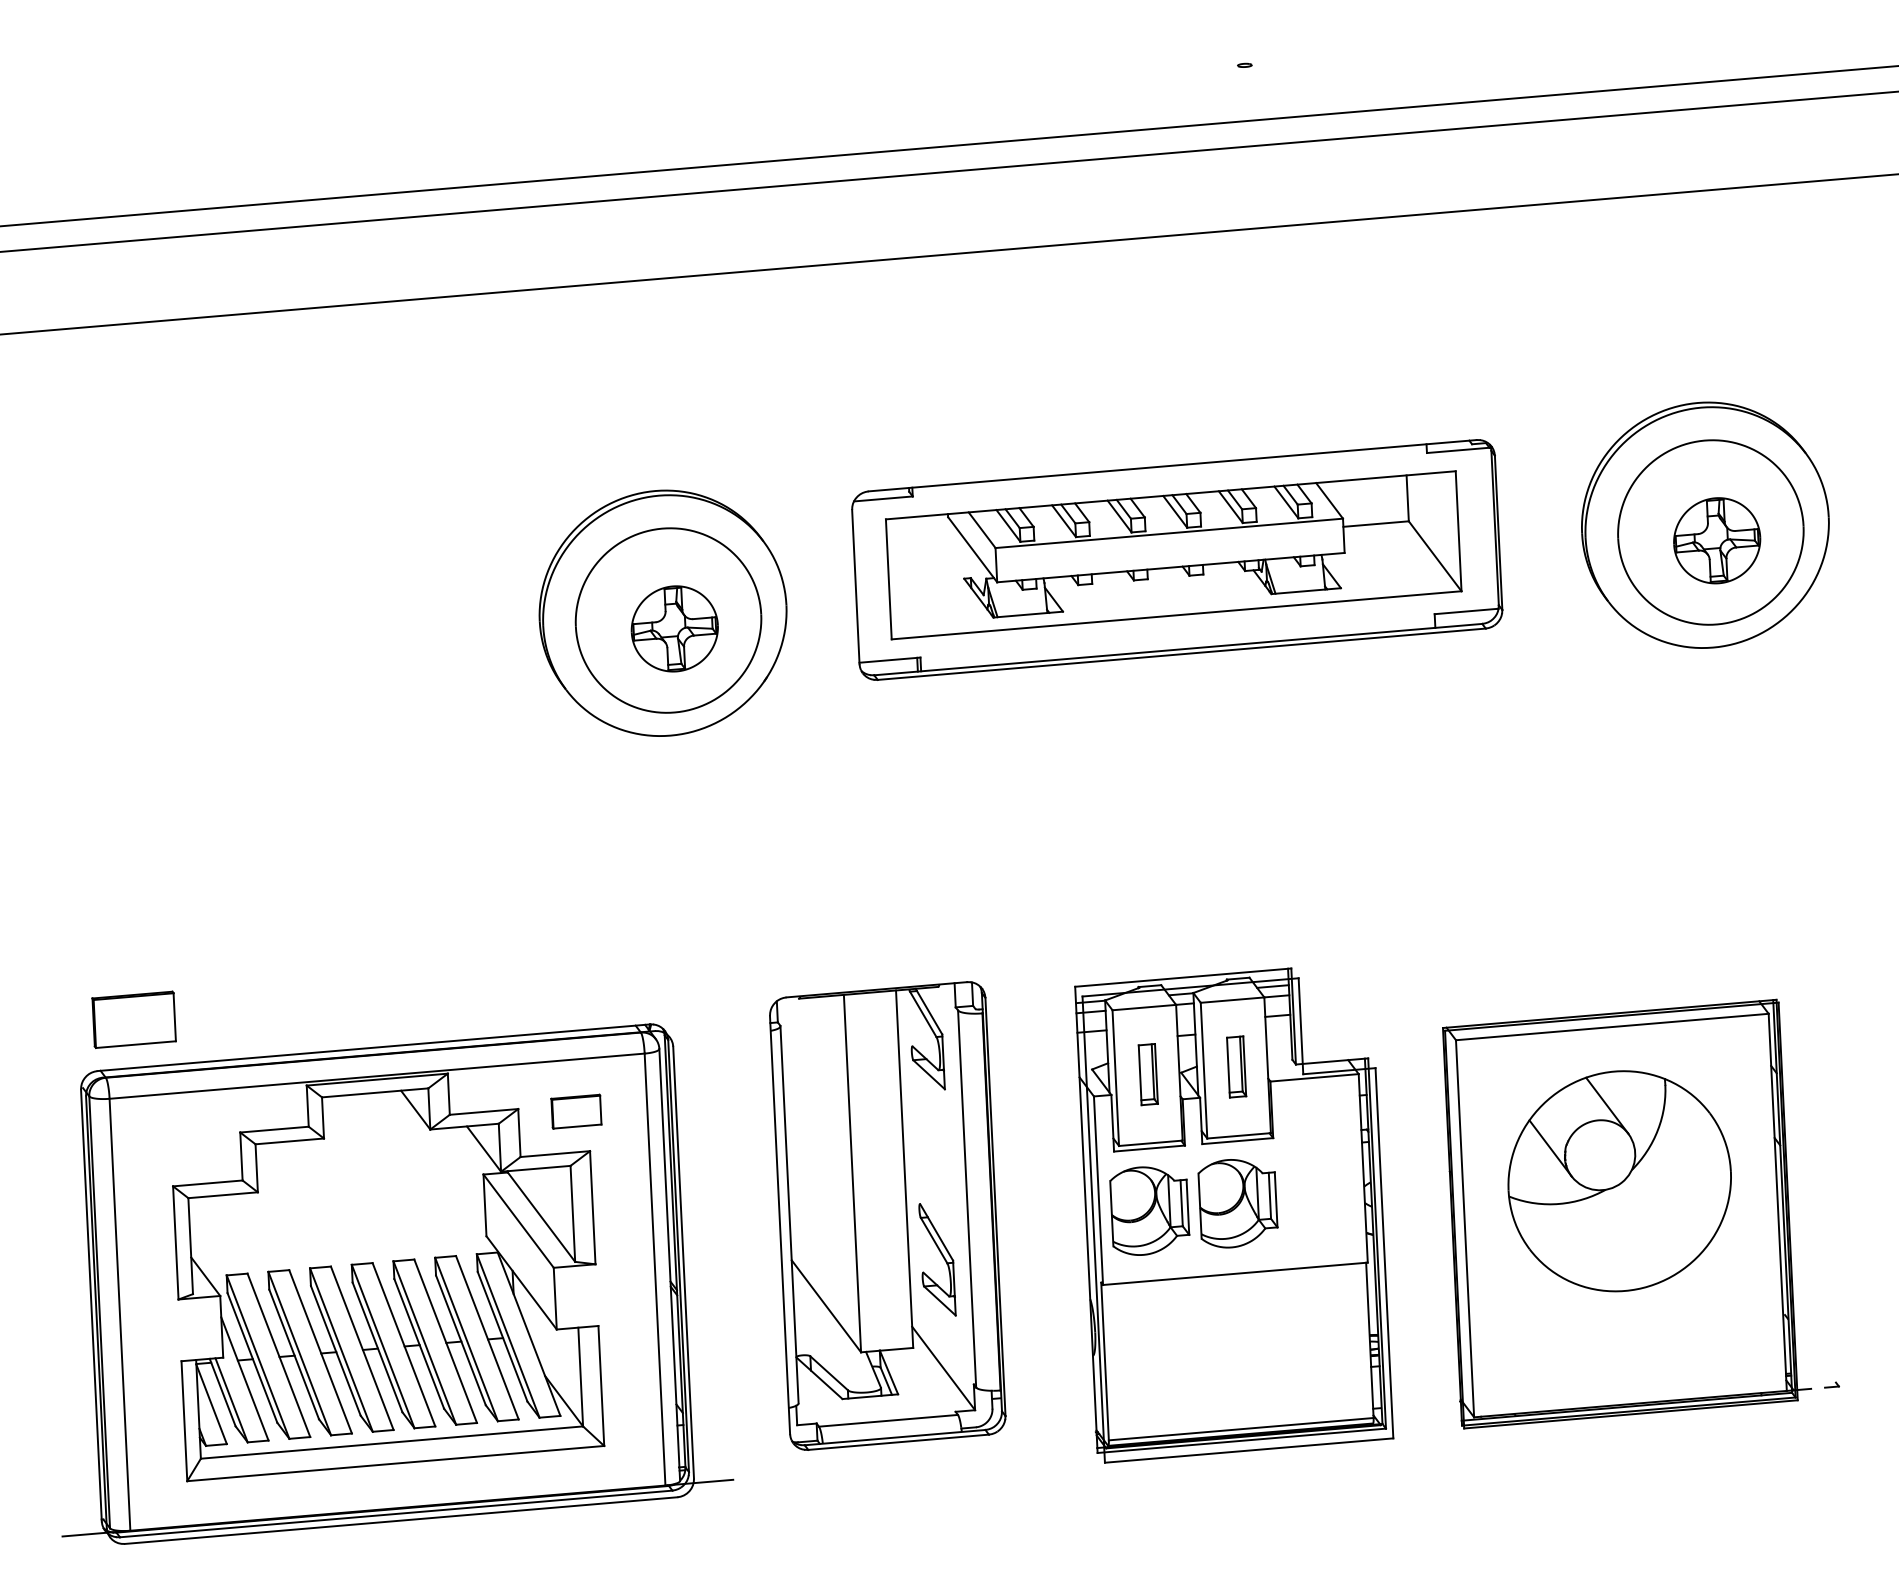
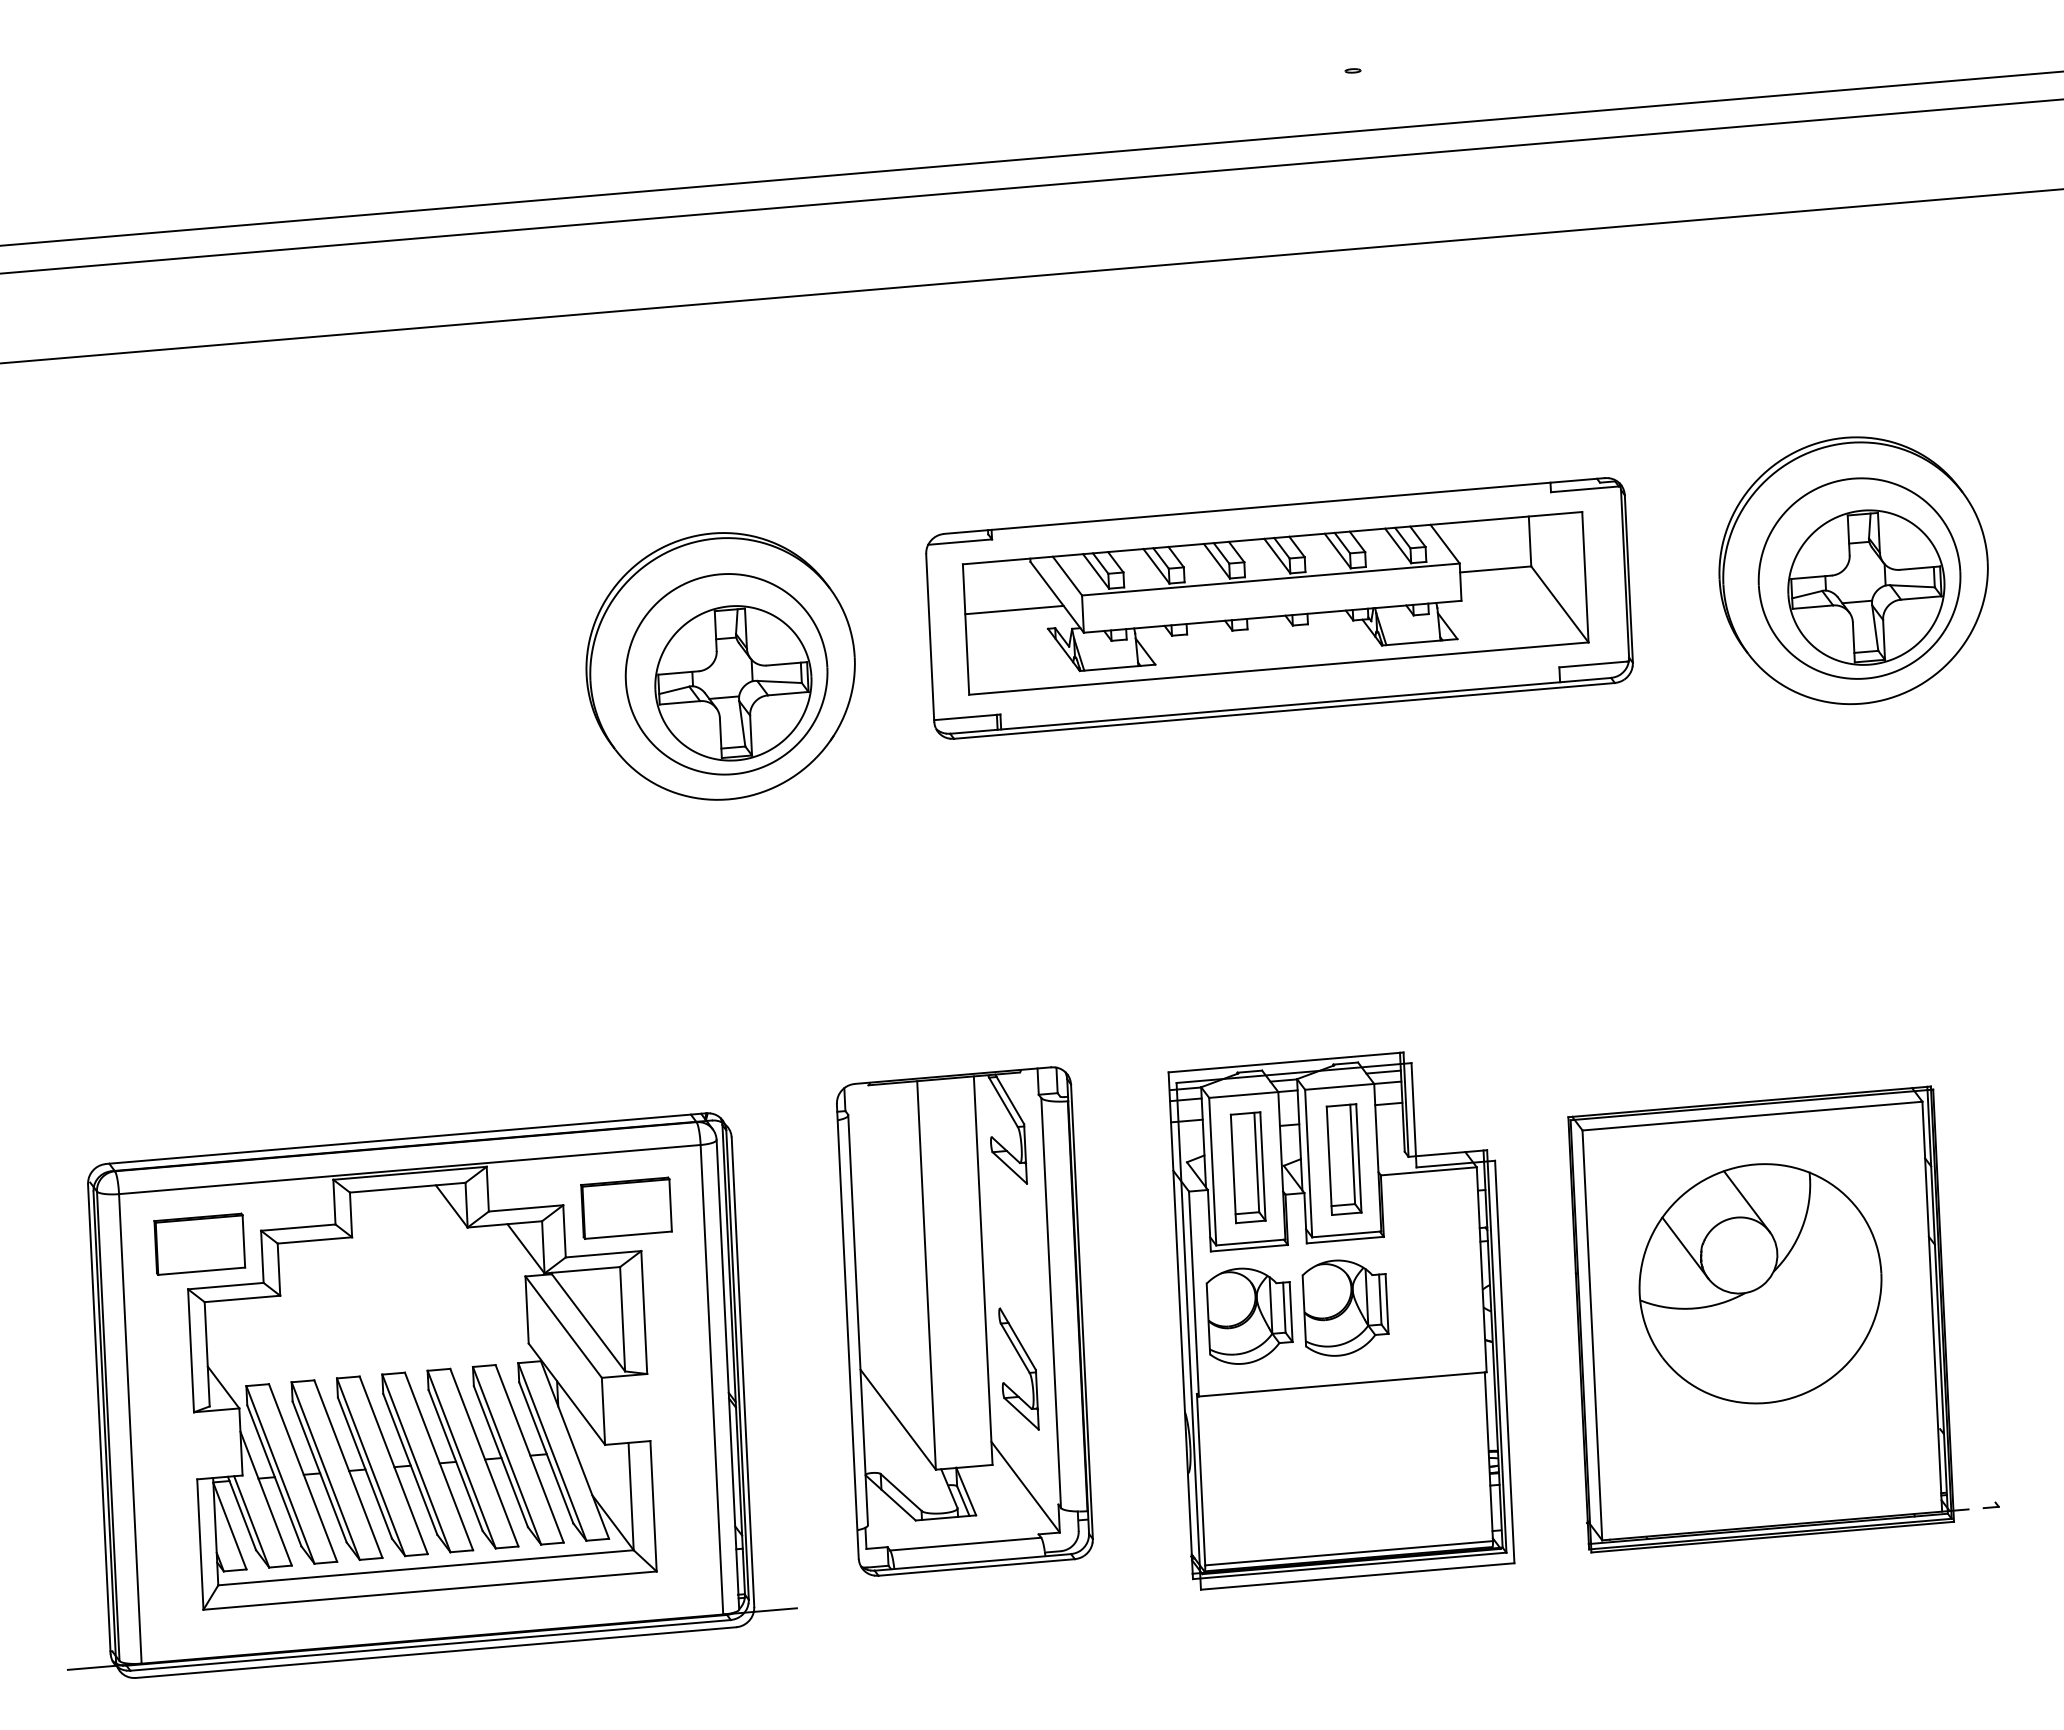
part: (1717, 540) -> (1866, 587), size x1.67
line: (933, 560) -> (1014, 609), added
part: (674, 629) -> (733, 683), size x1.67
part: (133, 1019) -> (199, 1243), moved
part: (1236, 1066) -> (1343, 1159), size x1.67
part: (1147, 1074) -> (1247, 1167), size x1.67
part: (576, 1111) -> (626, 1207), size x1.67

